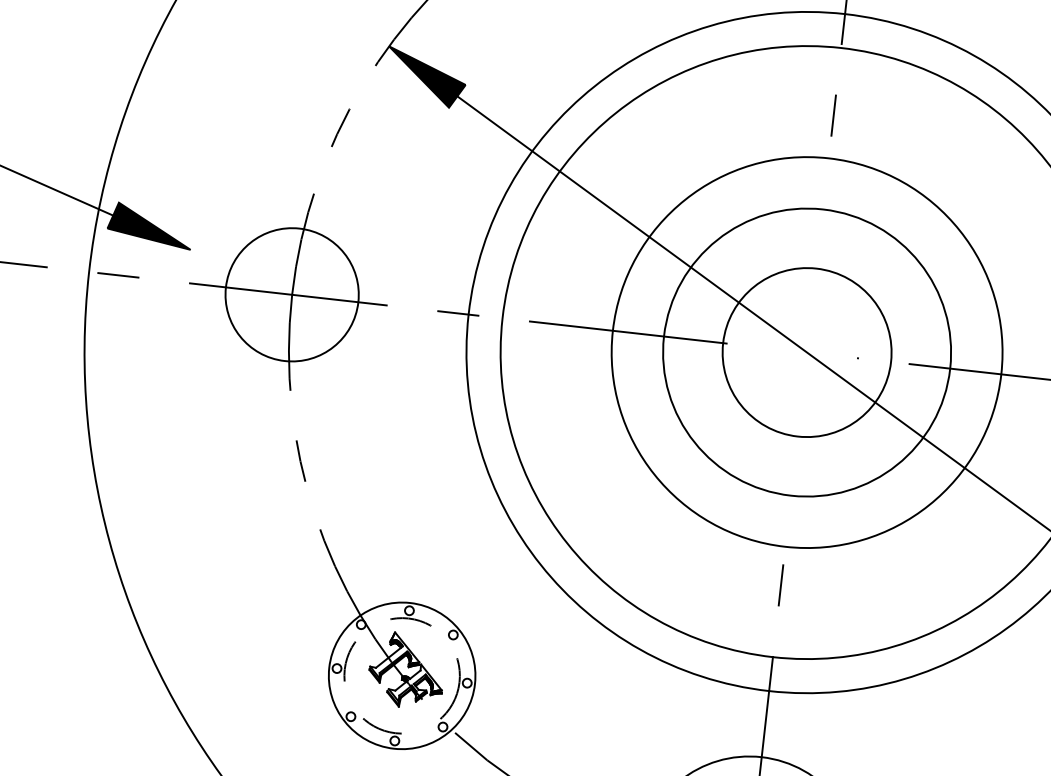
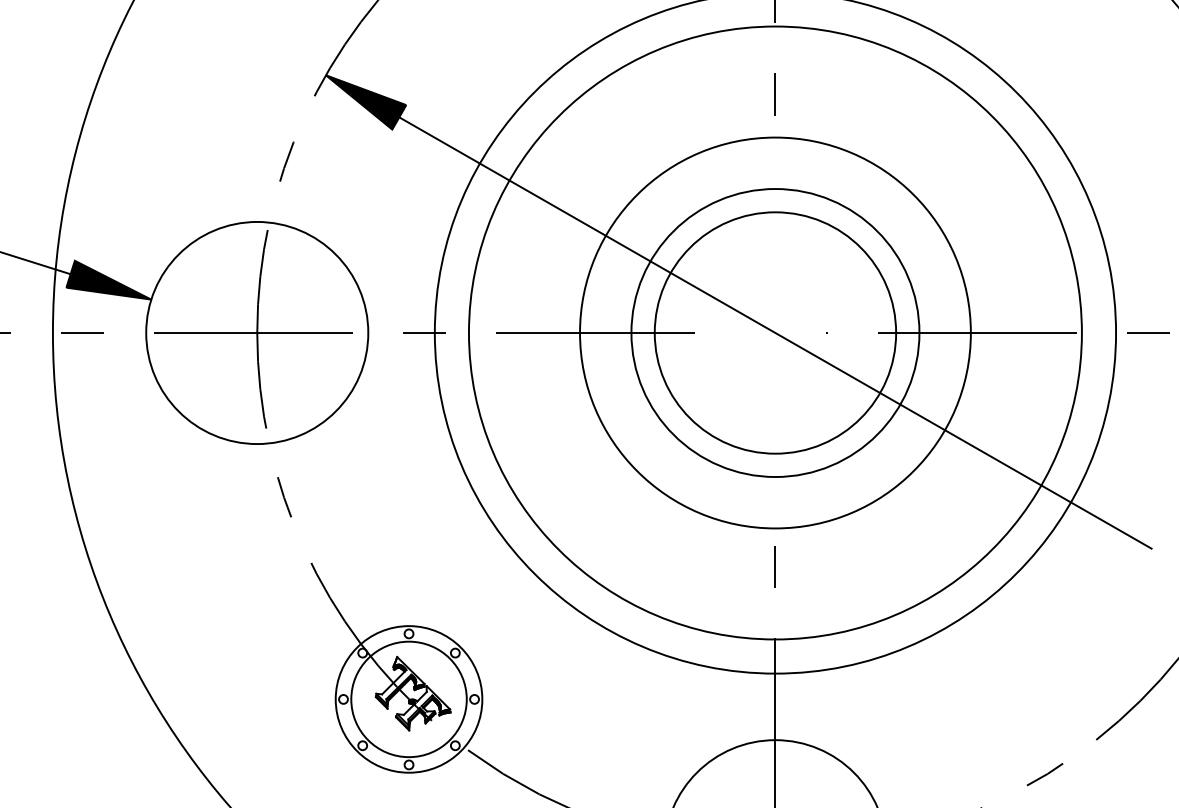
circle: (292, 294) -> (257, 332), size x1.67
circle: (807, 352) -> (775, 332), size x1.43
circle: (401, 675) -> (408, 699), dashed -> solid

